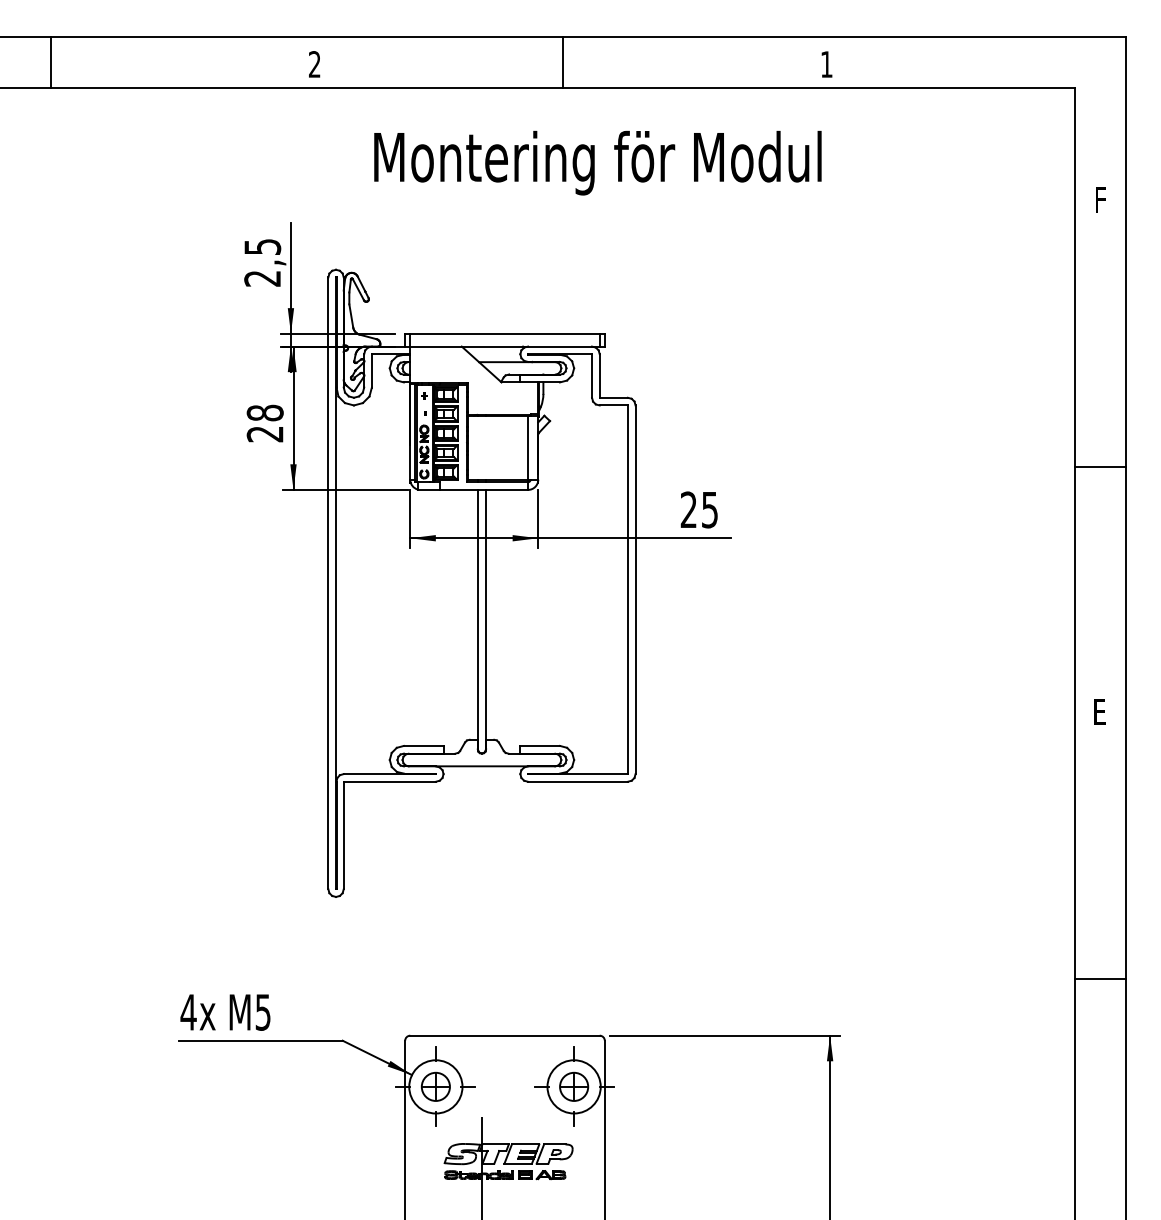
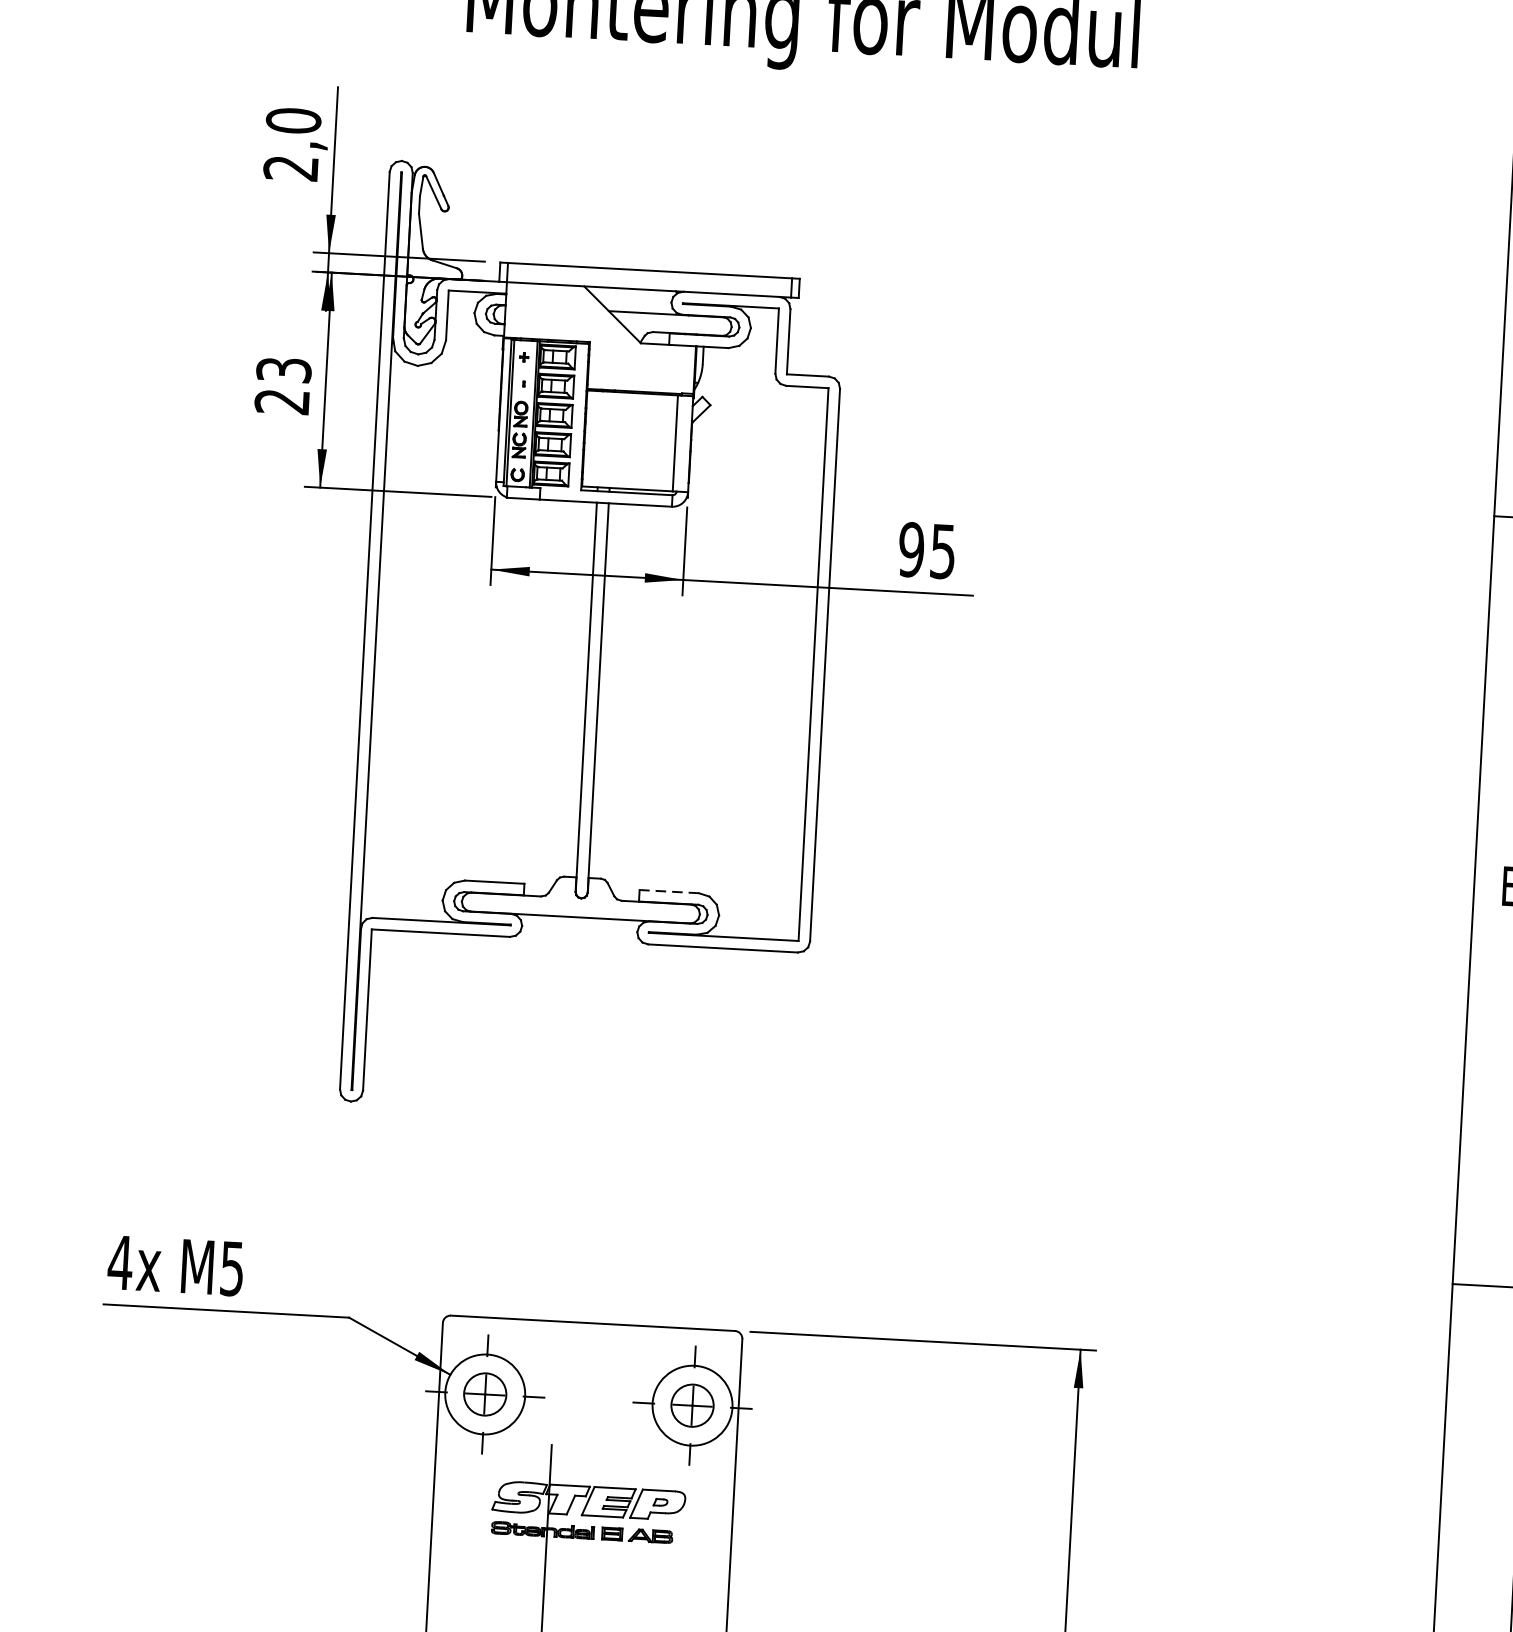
text: (262, 246) -> (293, 120), 2,5 -> 2,0
text: (264, 412) -> (282, 369), 28 -> 23
text: (688, 509) -> (910, 549), 25 -> 95
line: (540, 745) -> (669, 891), solid -> dashed

